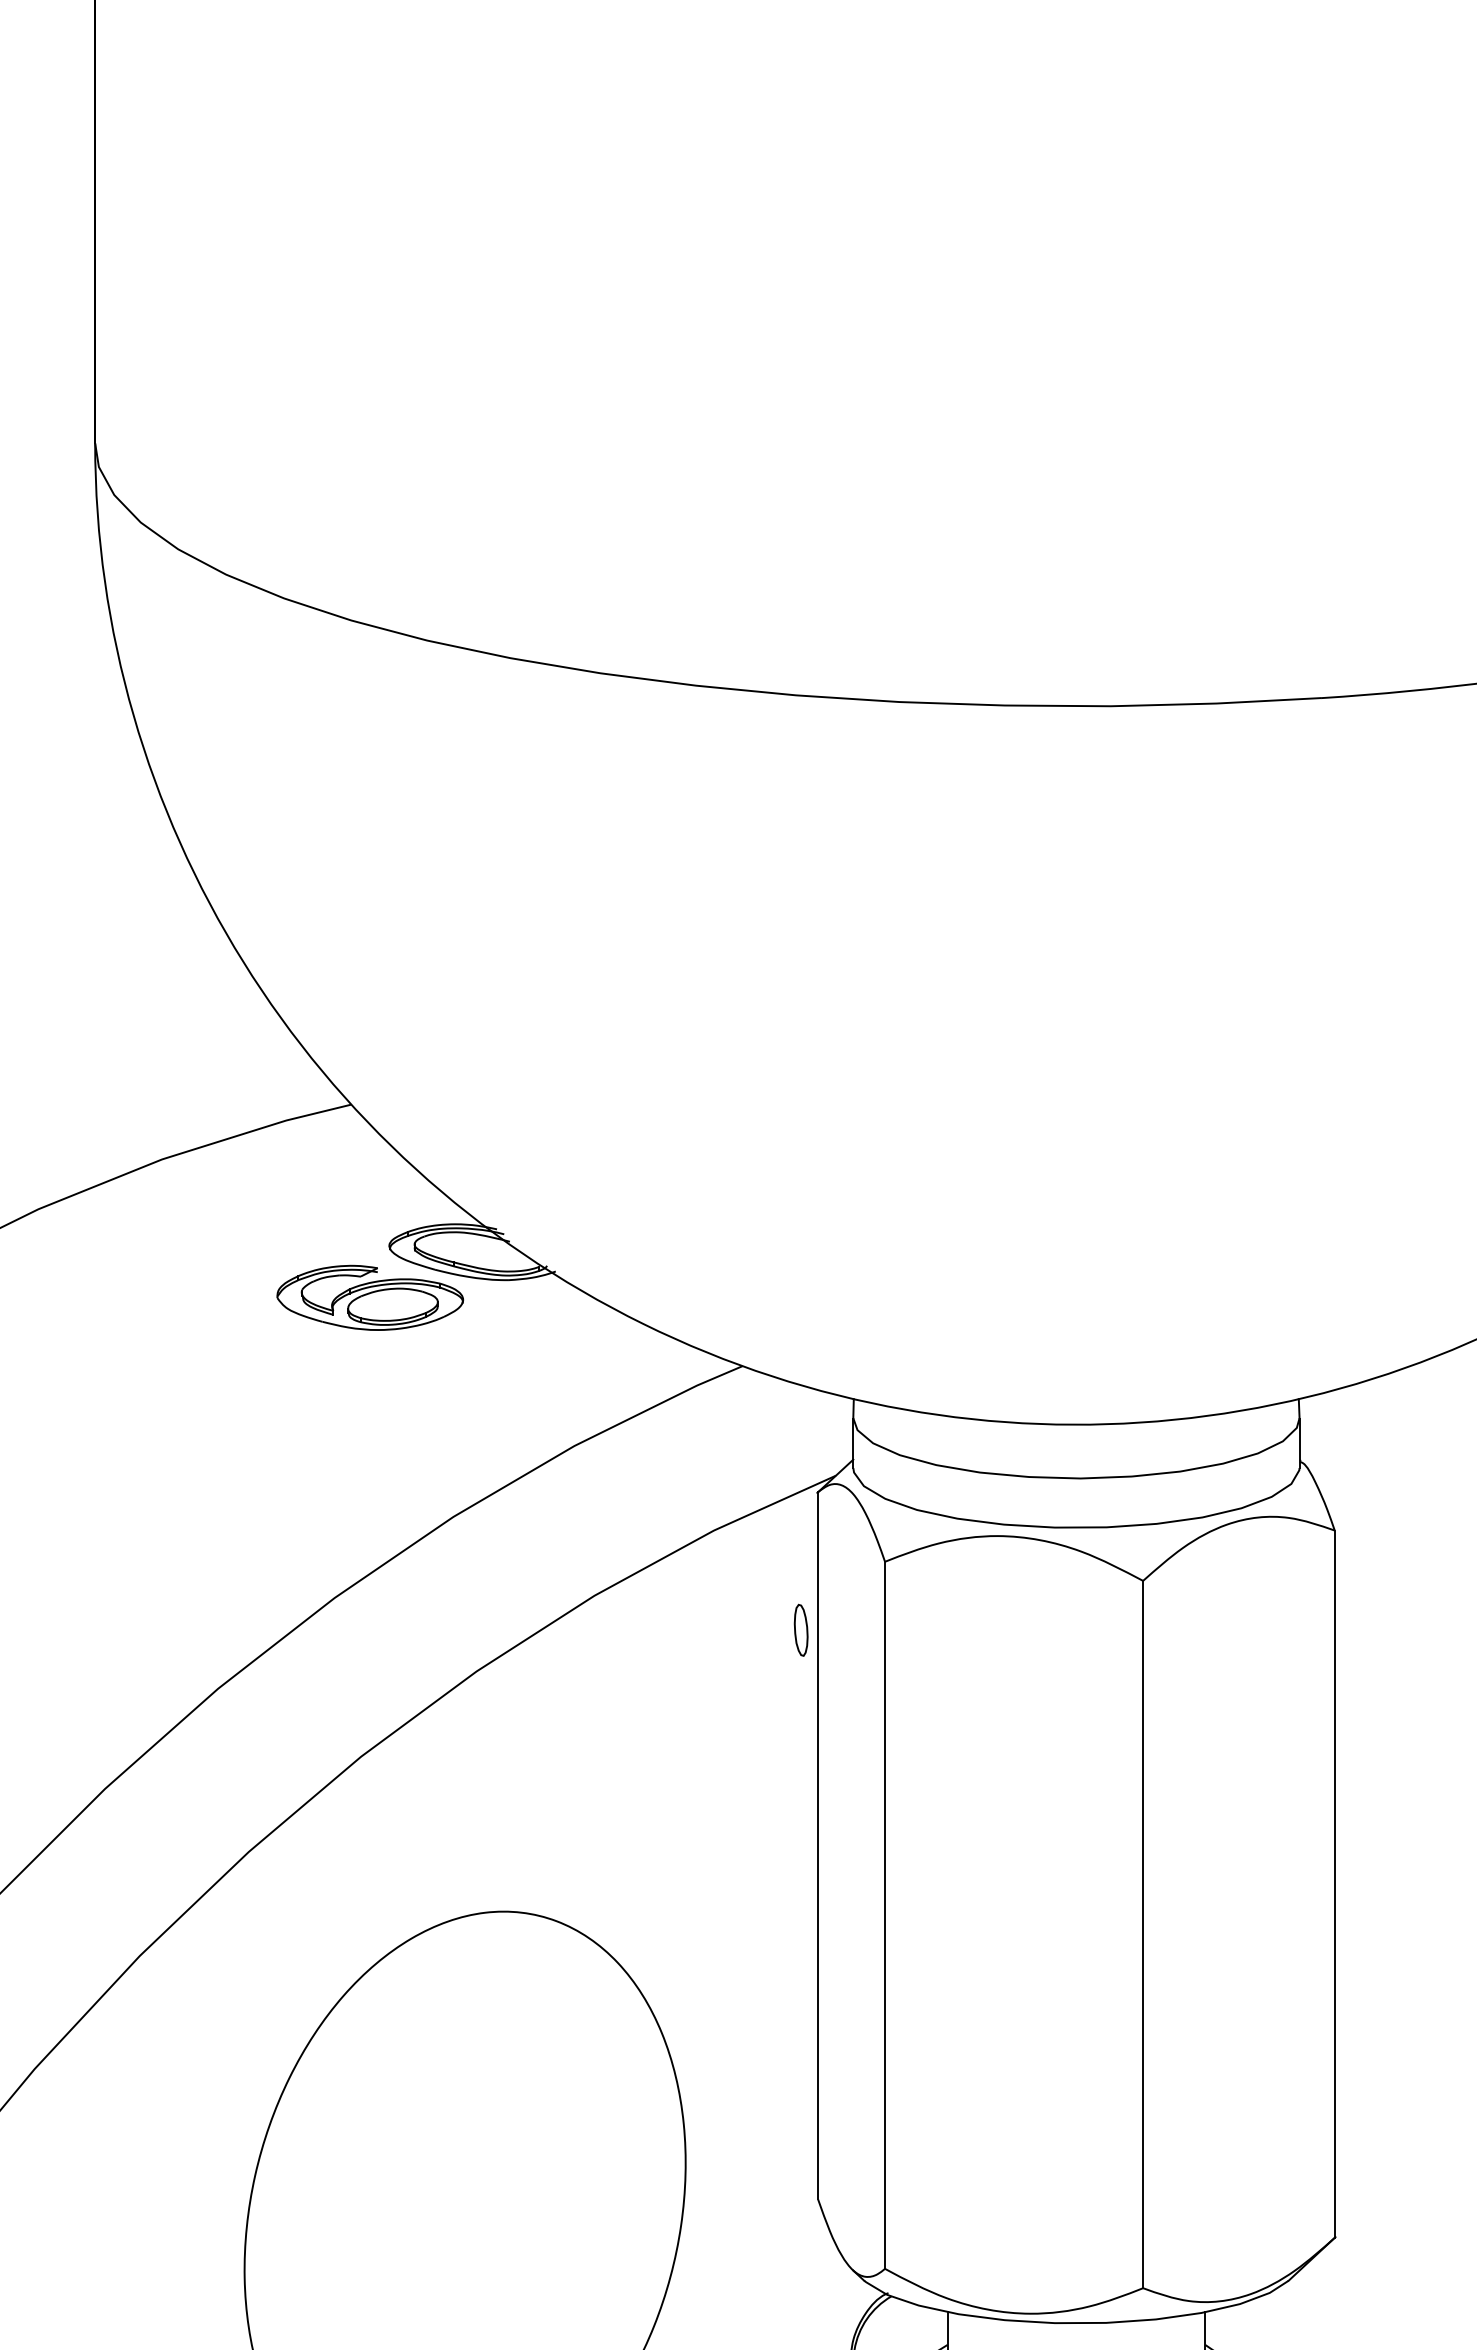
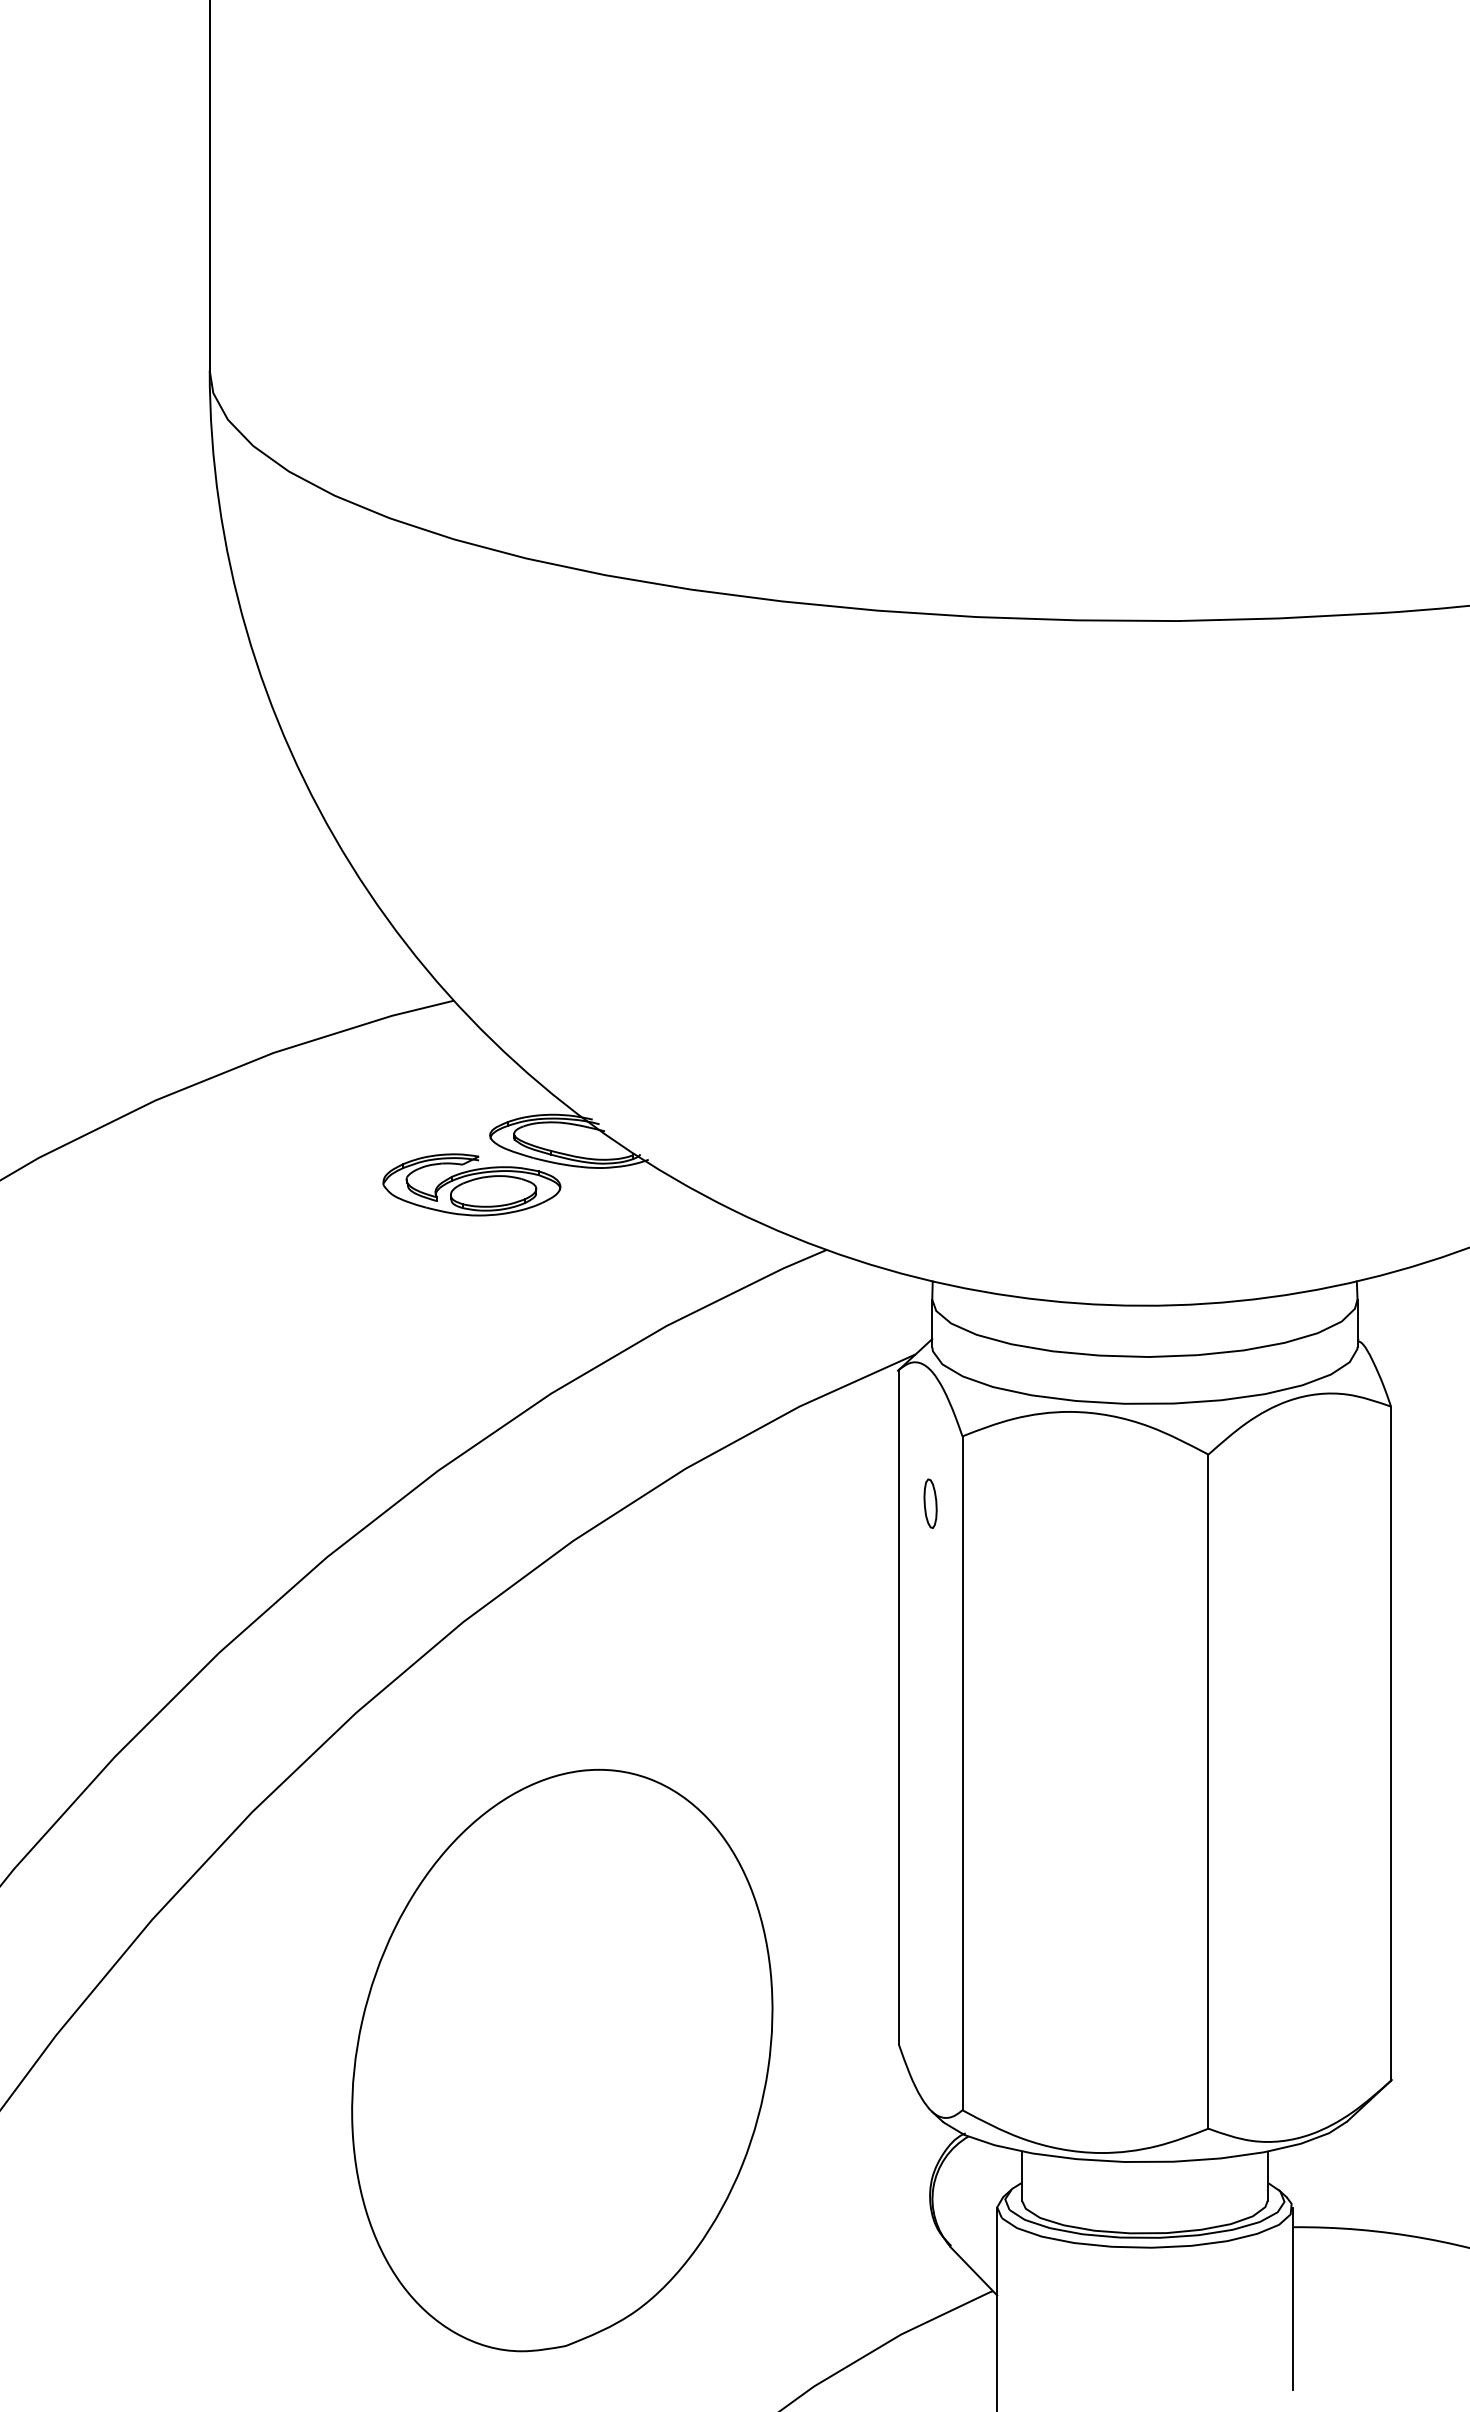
part: (801, 1630) -> (930, 1503), moved

